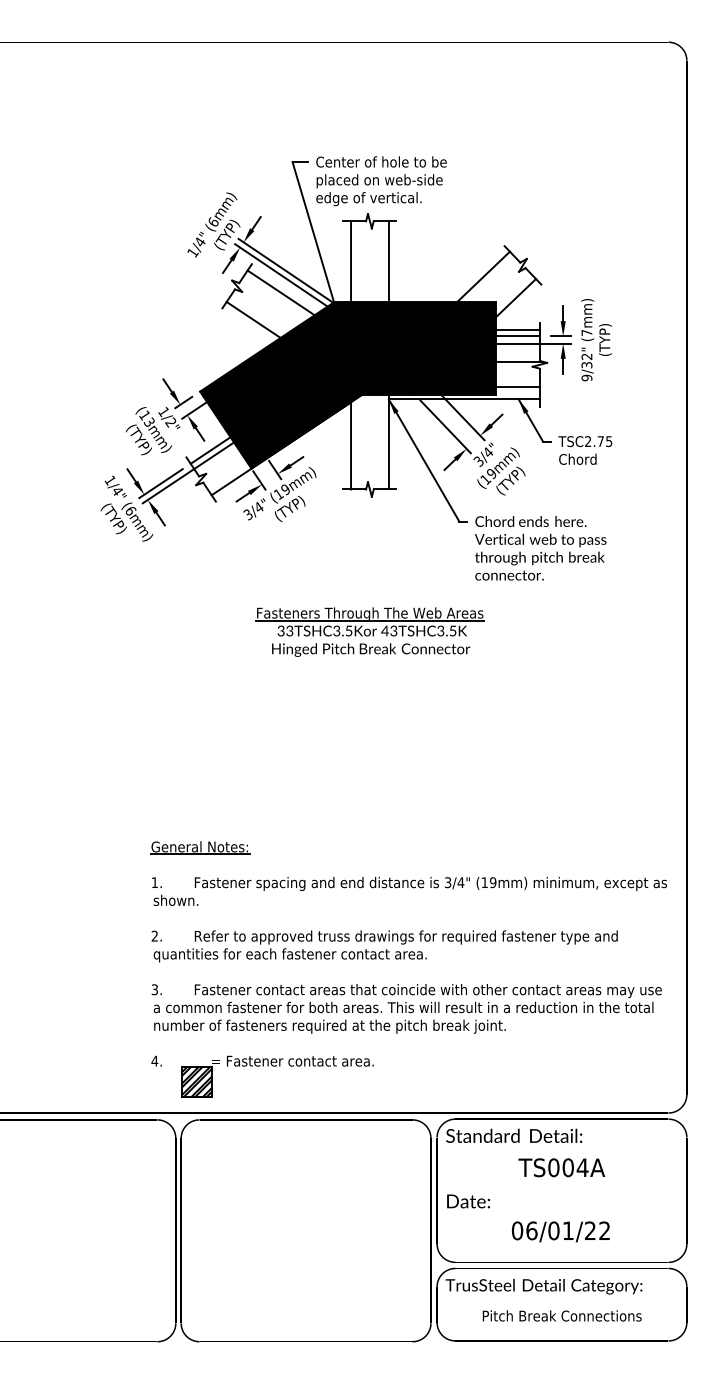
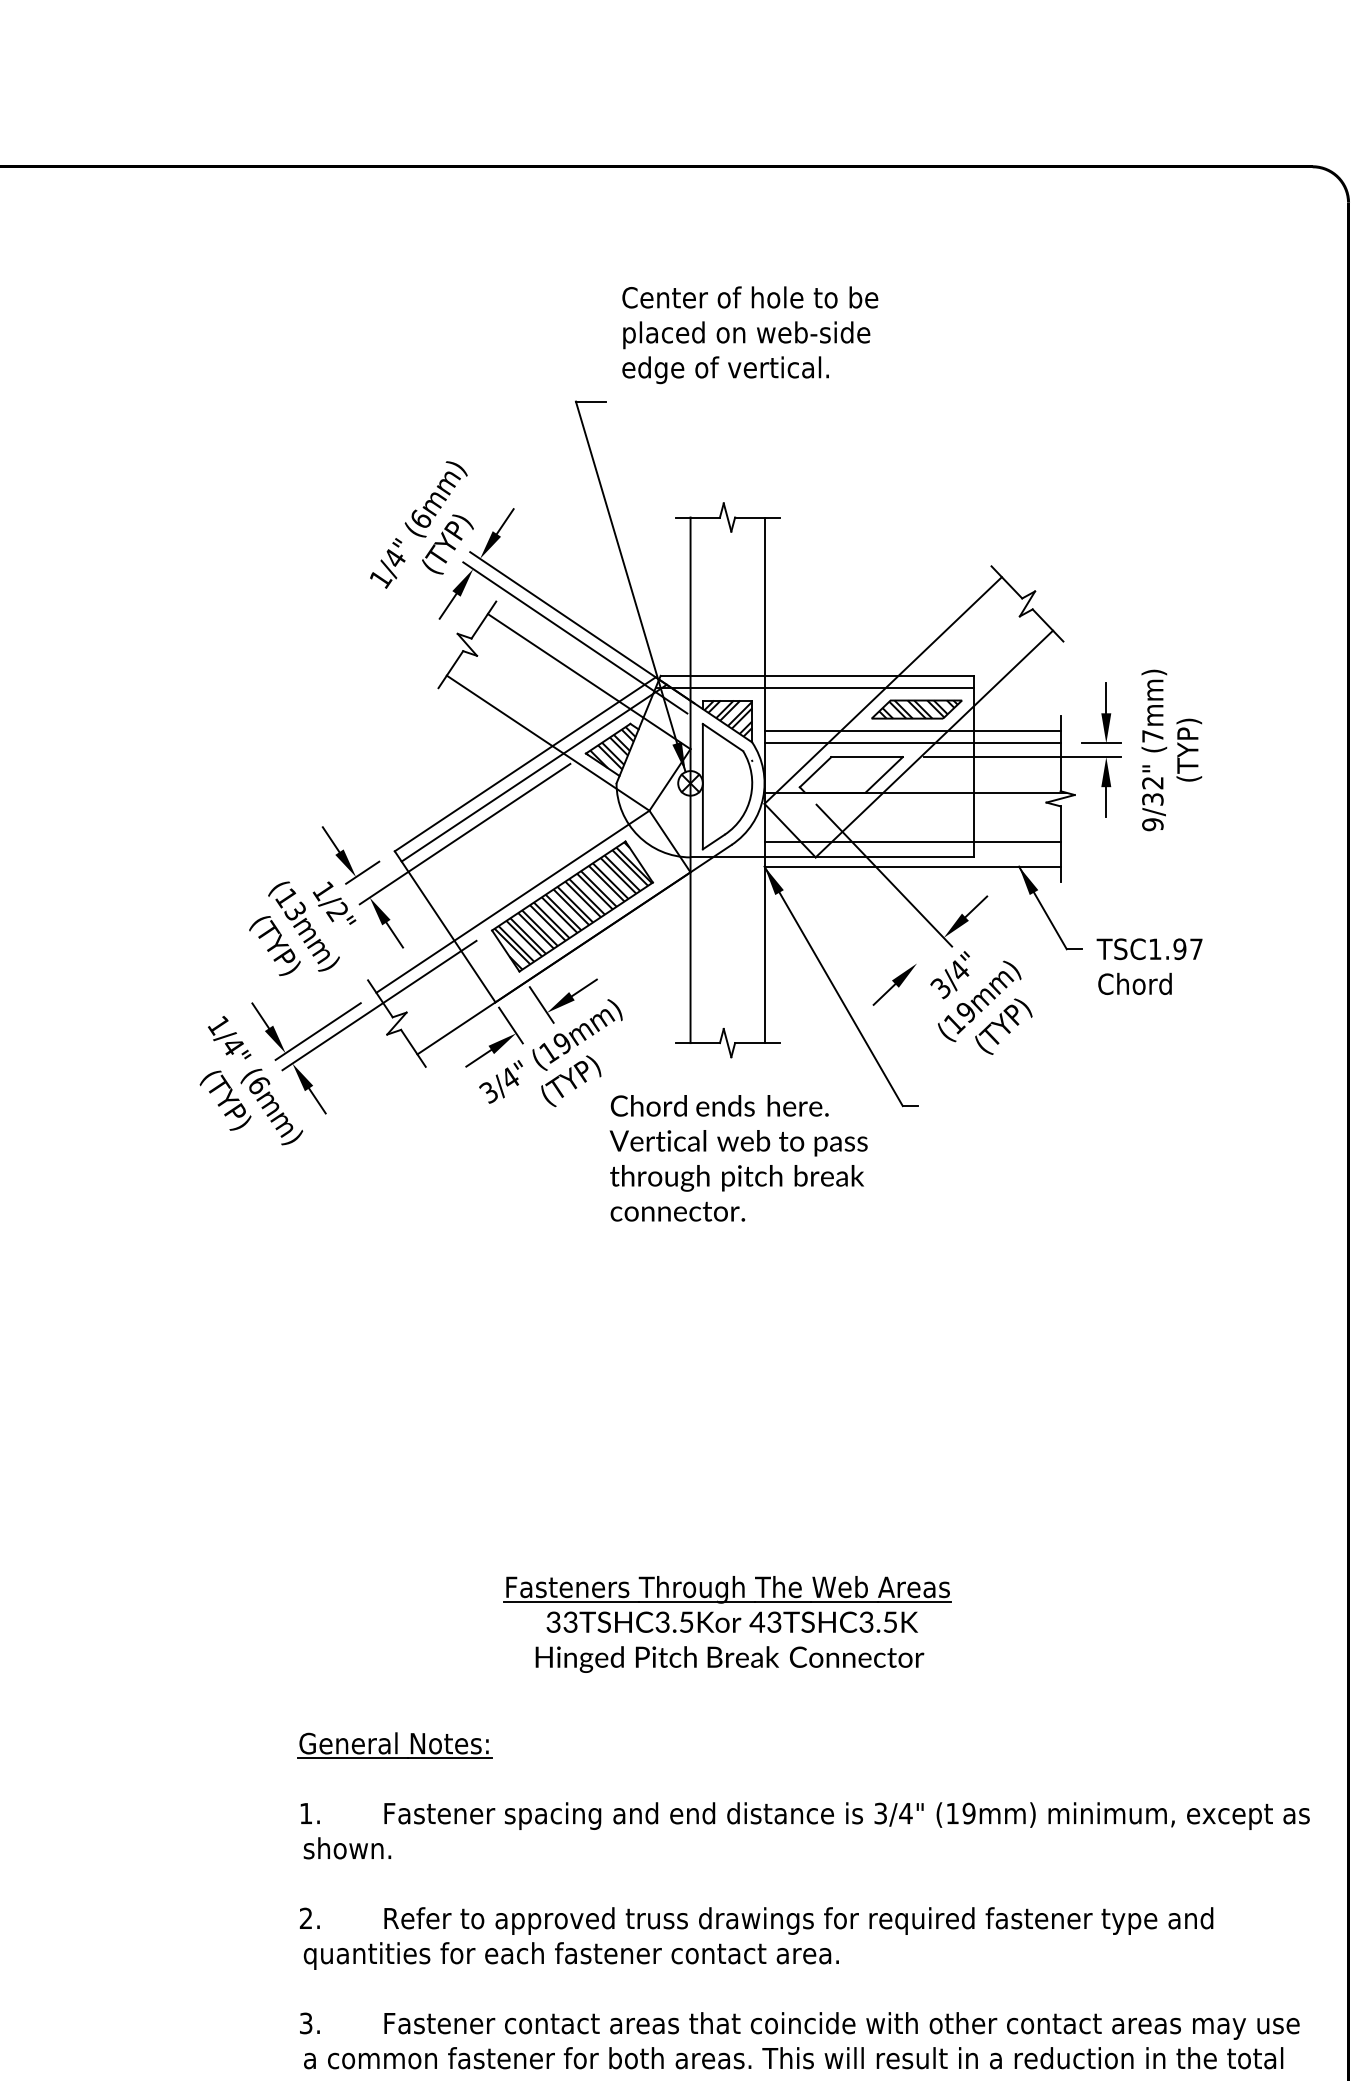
text: (381, 181) -> (750, 335), moved
hatch: (432, 352) -> (850, 774), removed
hatch: (369, 356) -> (726, 782), removed
fill: (347, 385) -> (683, 839), removed
line: (445, 426) -> (875, 919), removed
text: (598, 441) -> (1175, 949), TSC2.75 -> TSC1.97
text: (540, 548) -> (738, 1158), moved
part: (369, 631) -> (726, 1623), moved

